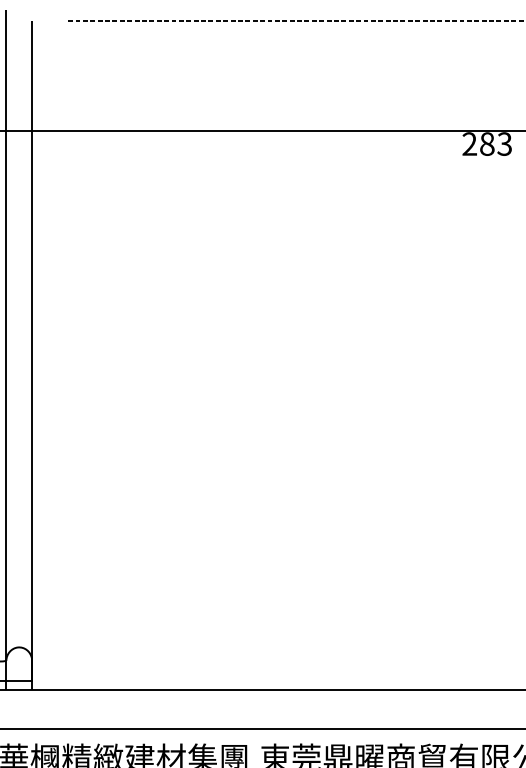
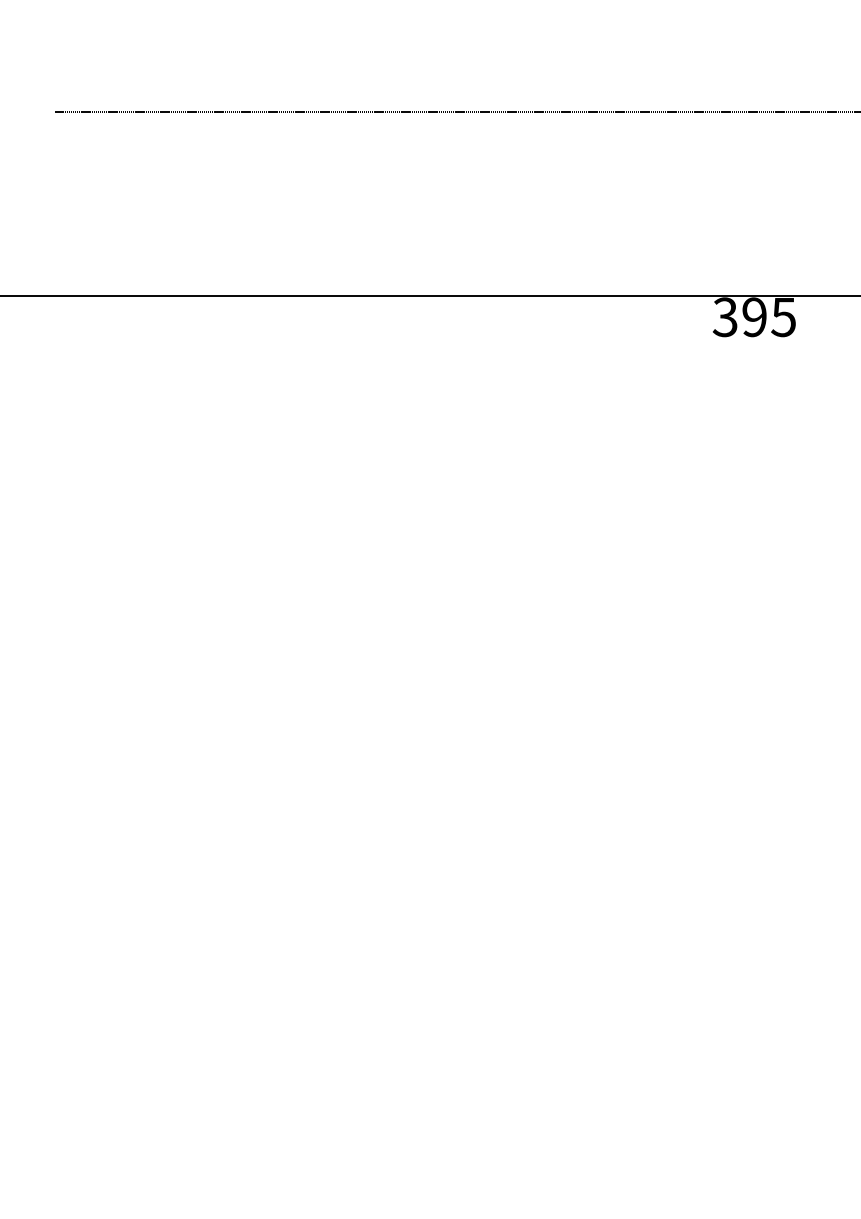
text: (486, 143) -> (753, 316), 283 -> 395

